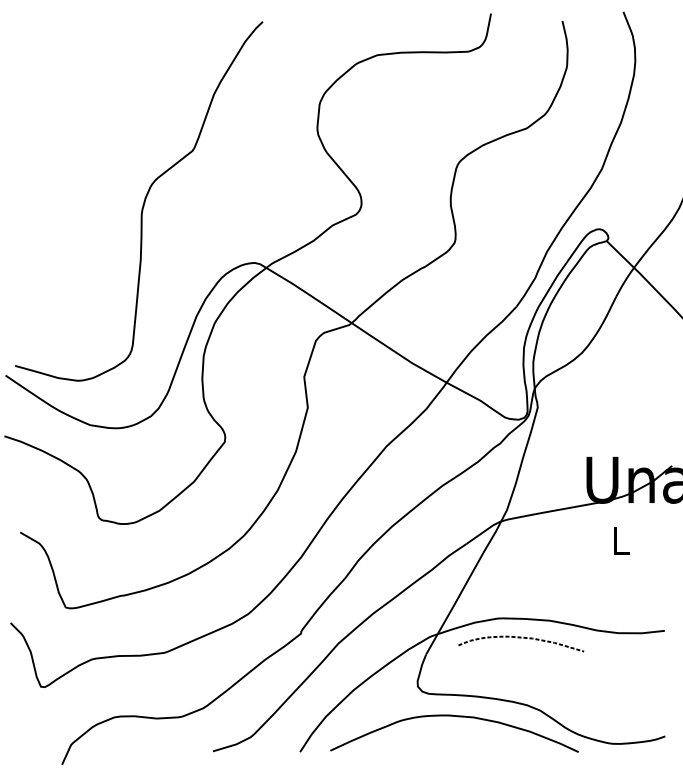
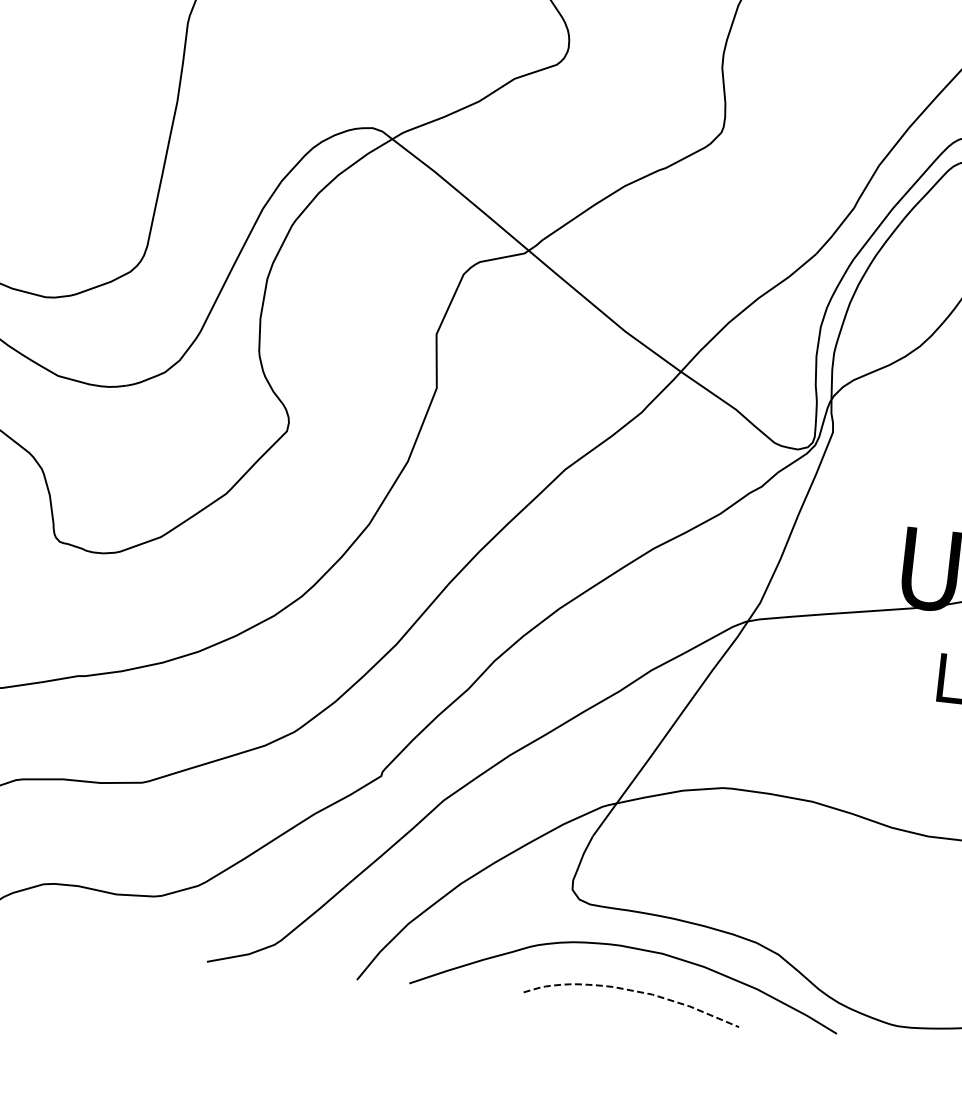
curve: (521, 638) -> (633, 992), moved

